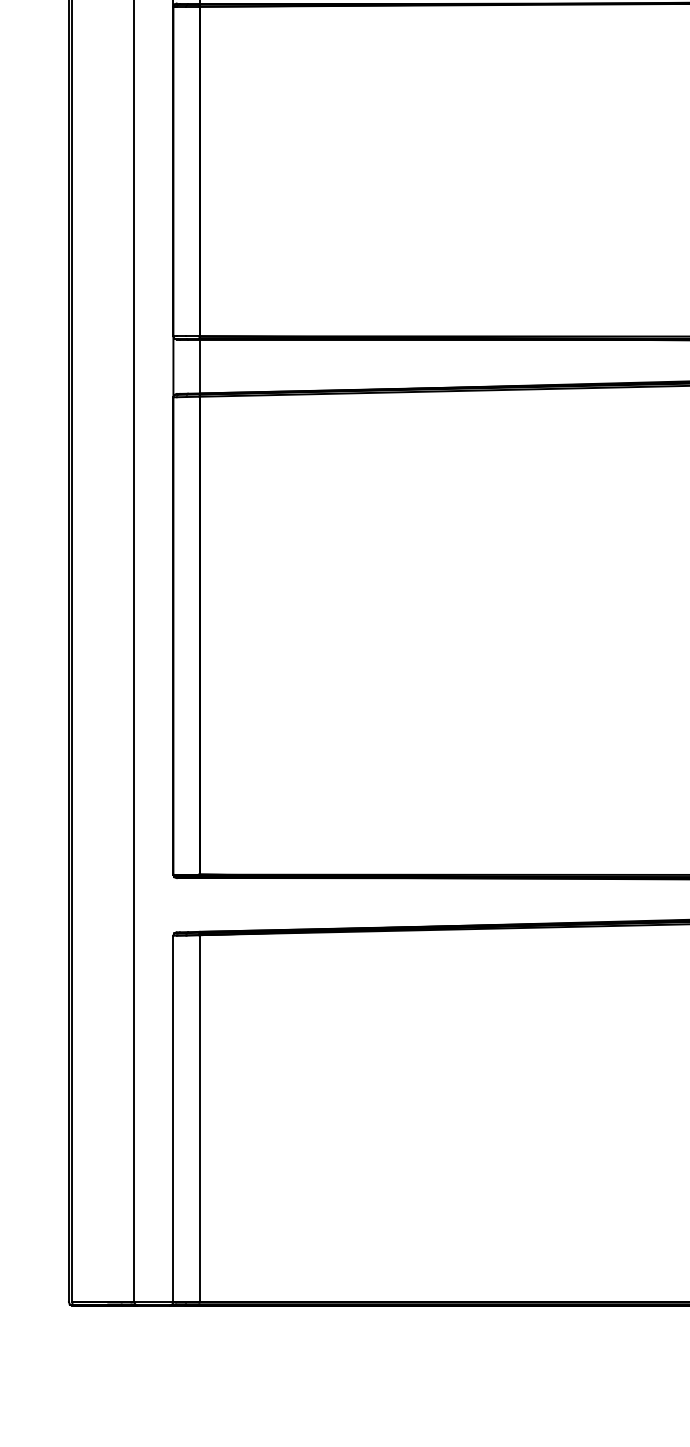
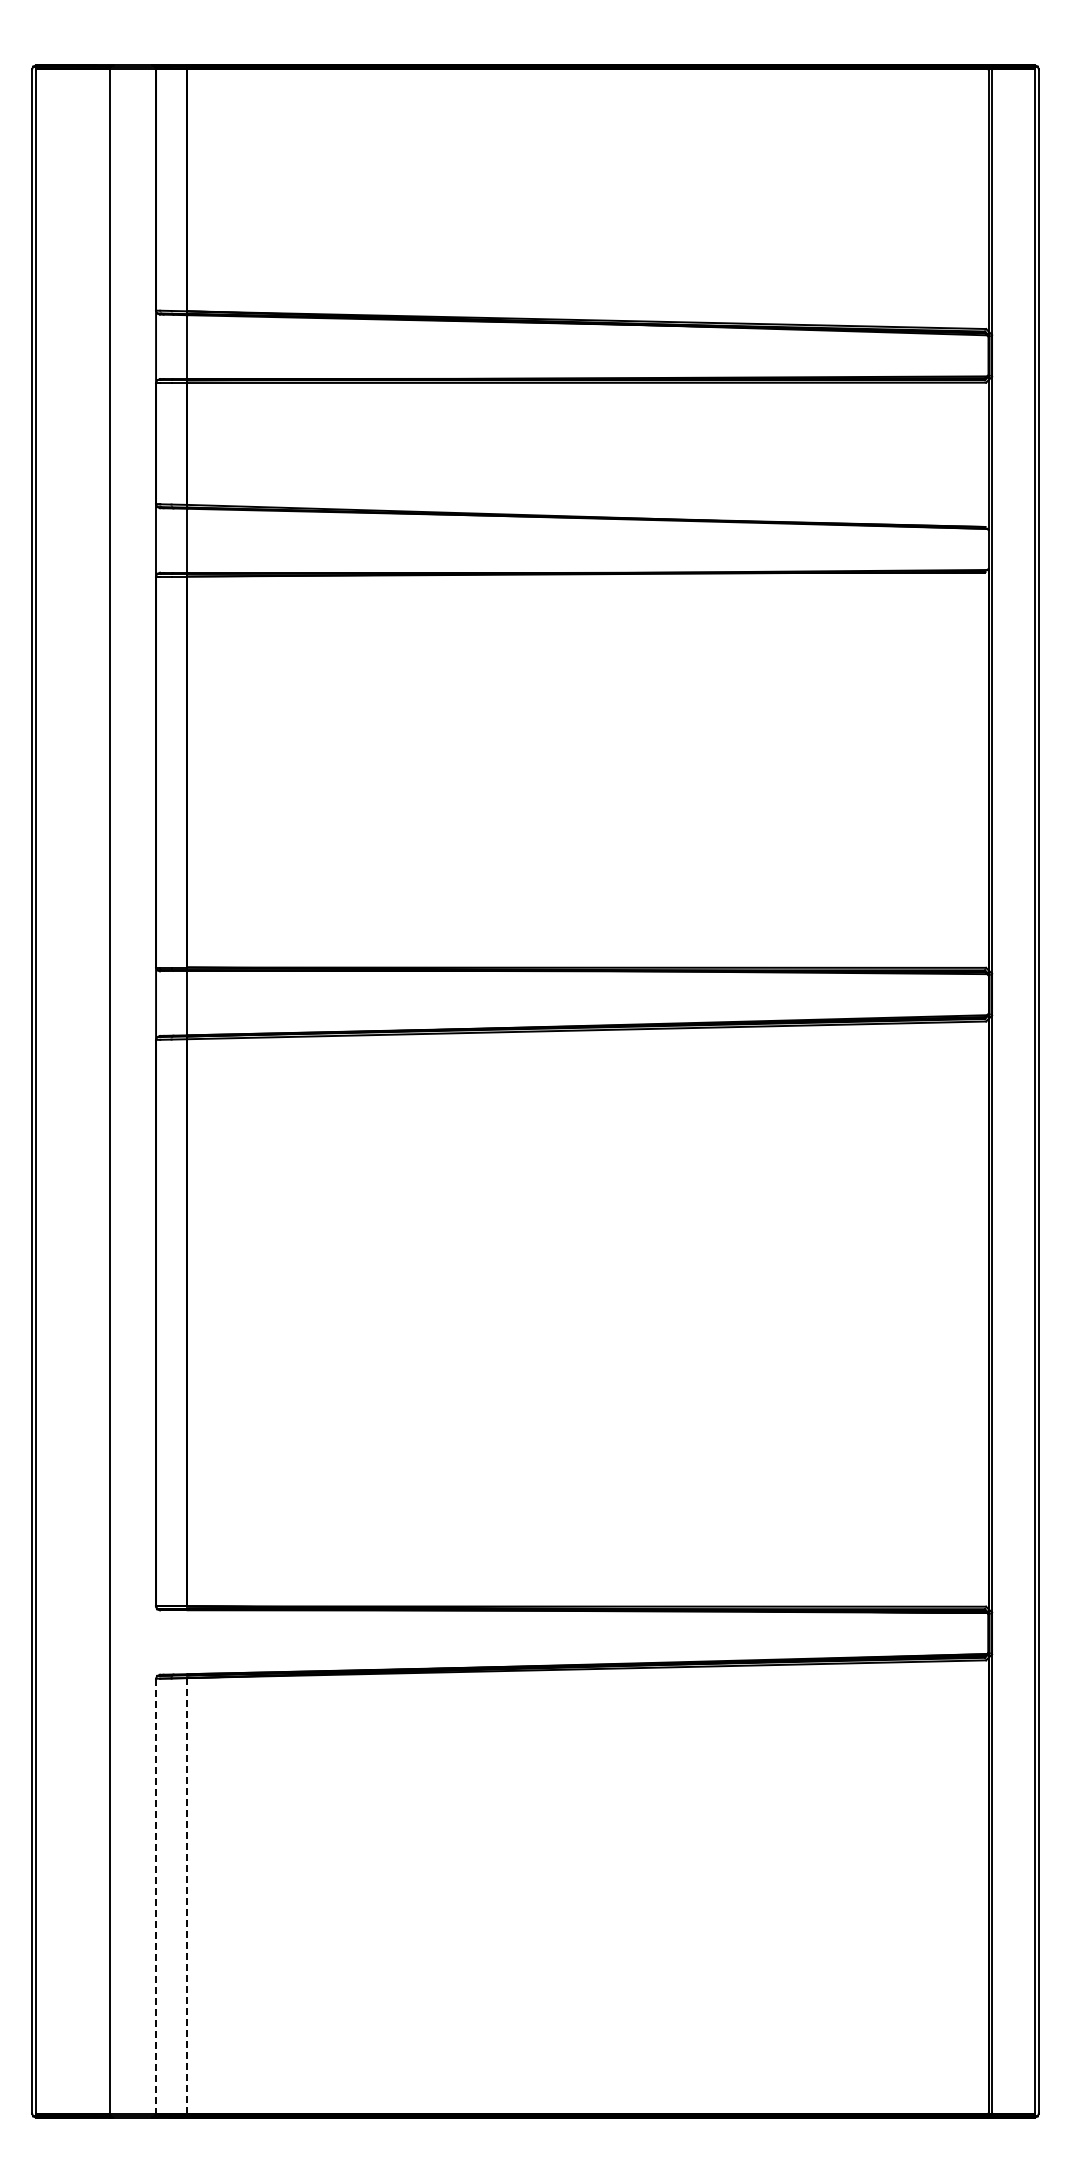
line: (199, 1118) -> (187, 1895), solid -> dashed
line: (173, 1119) -> (156, 1896), solid -> dashed

